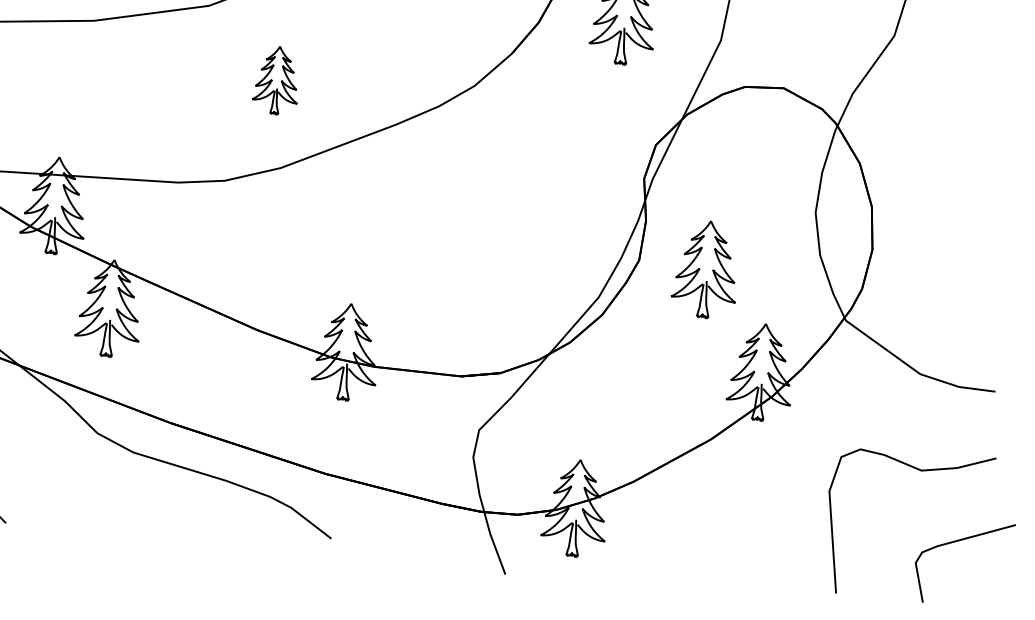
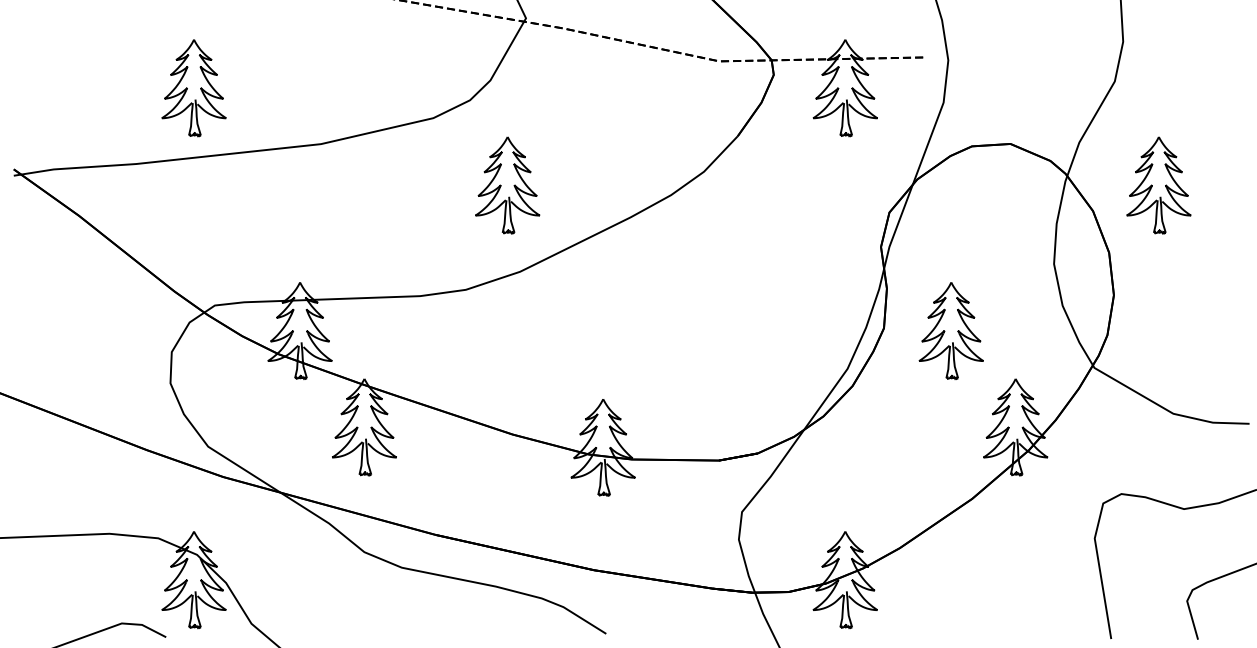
part: (276, 80) -> (507, 185), size x1.43
part: (927, 144) -> (1158, 185), added

